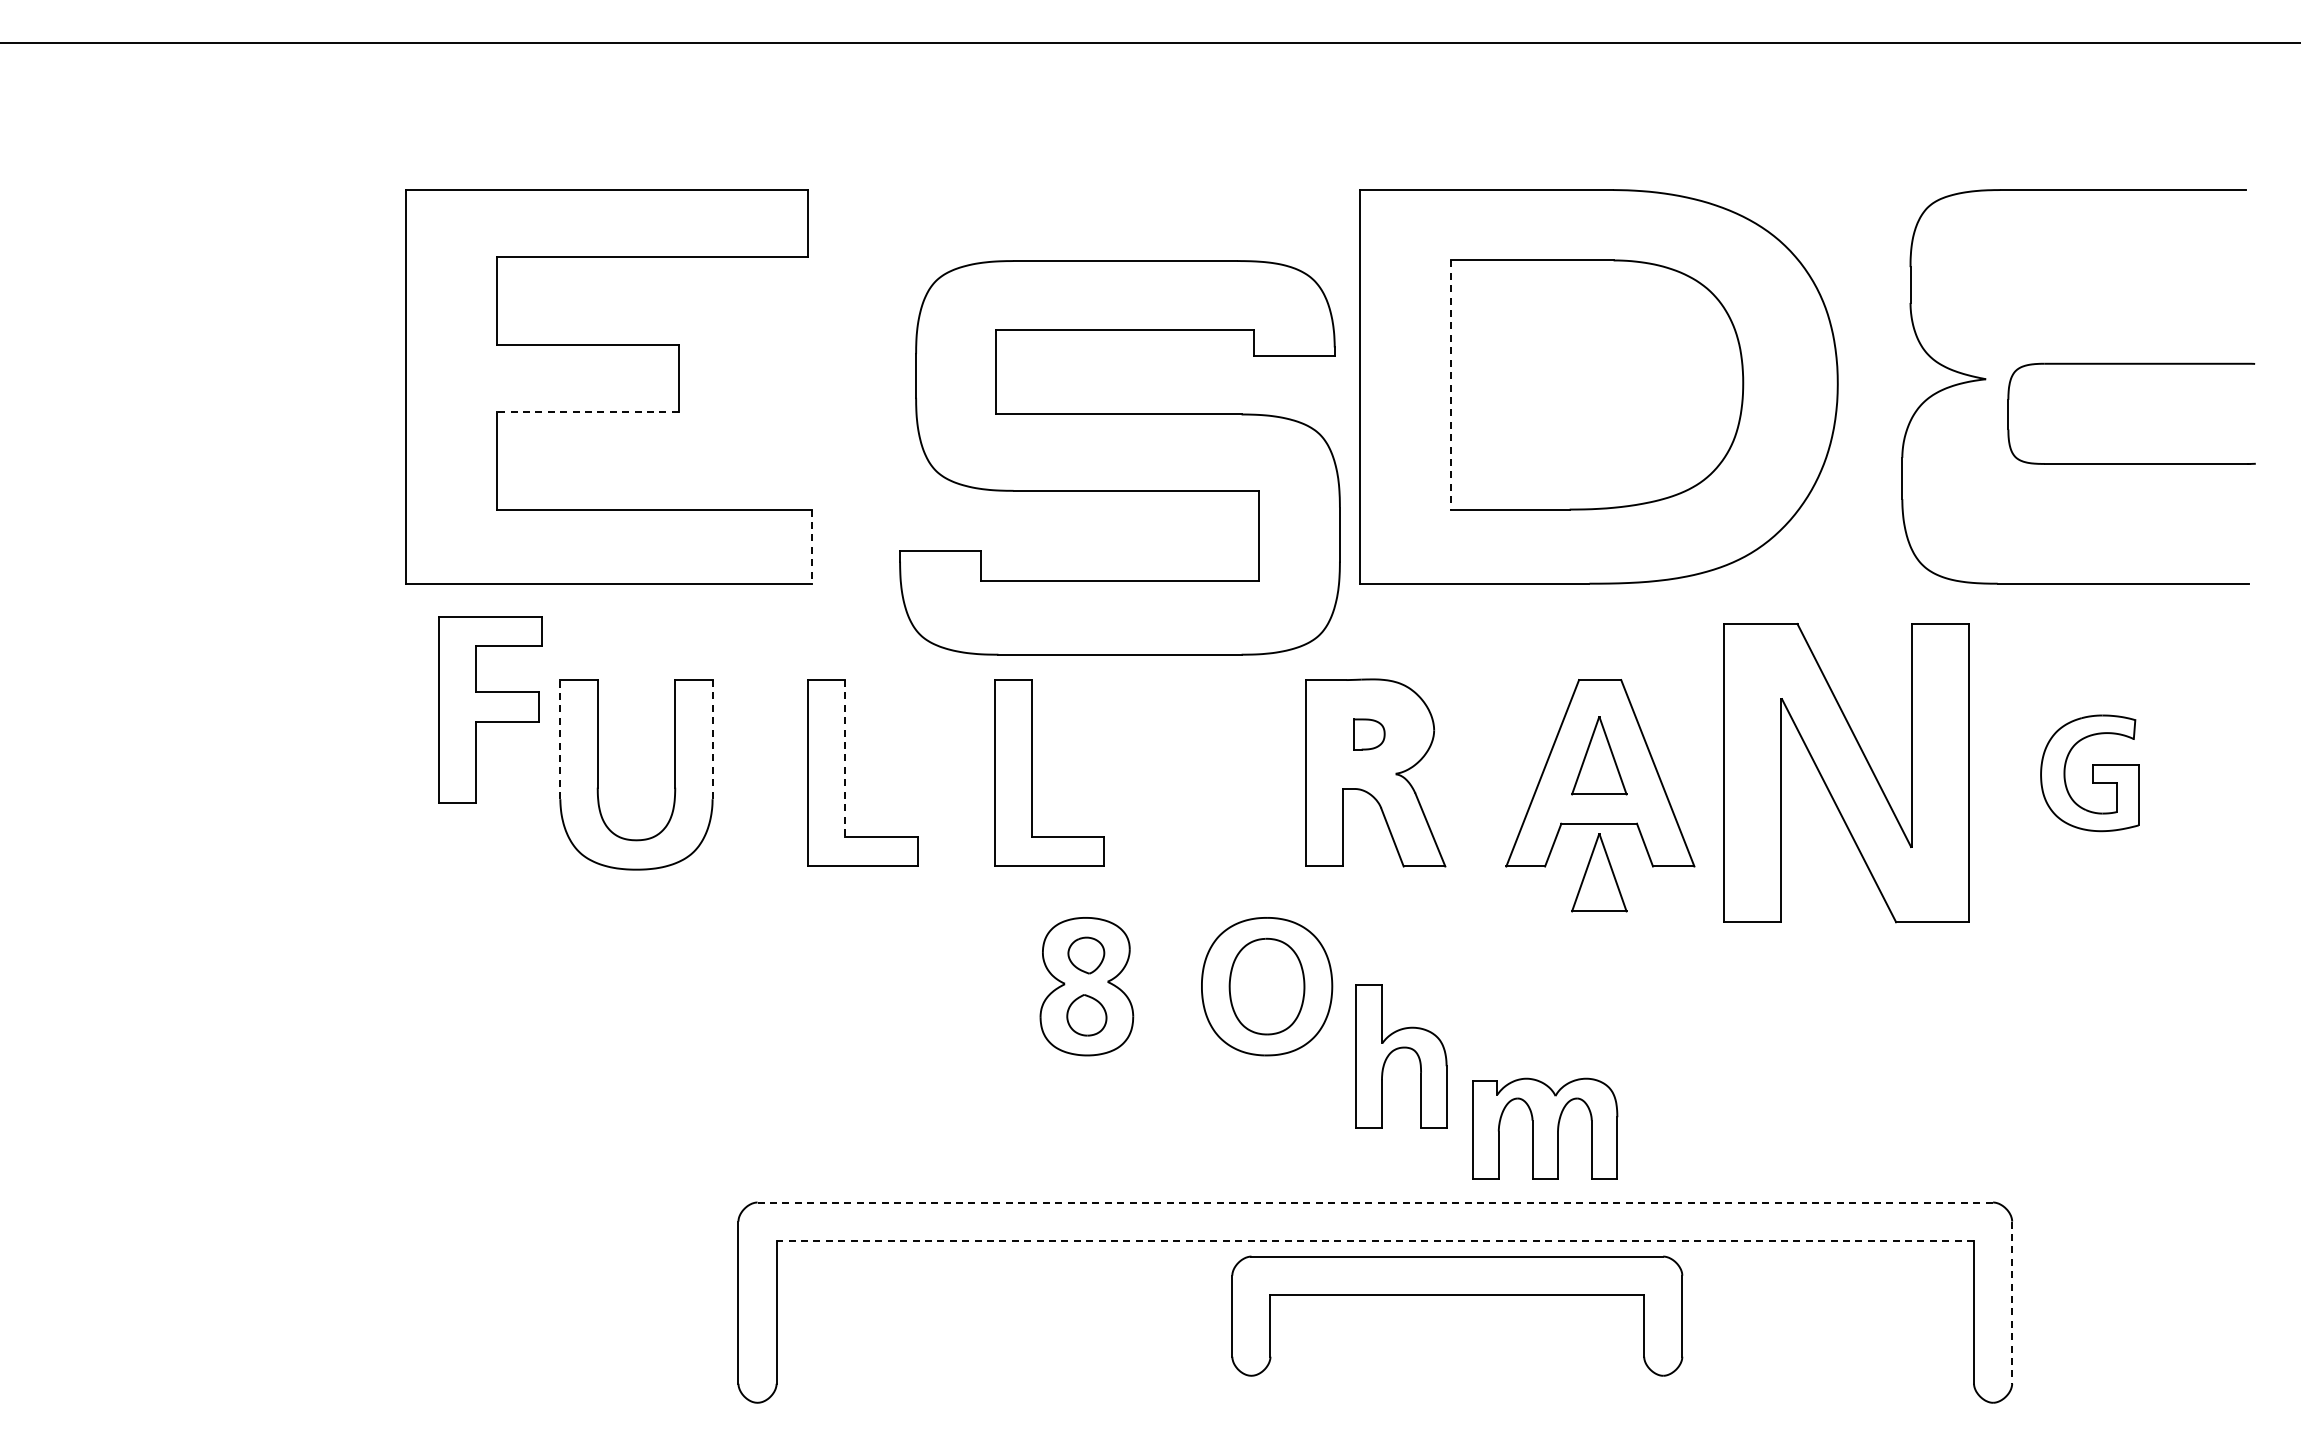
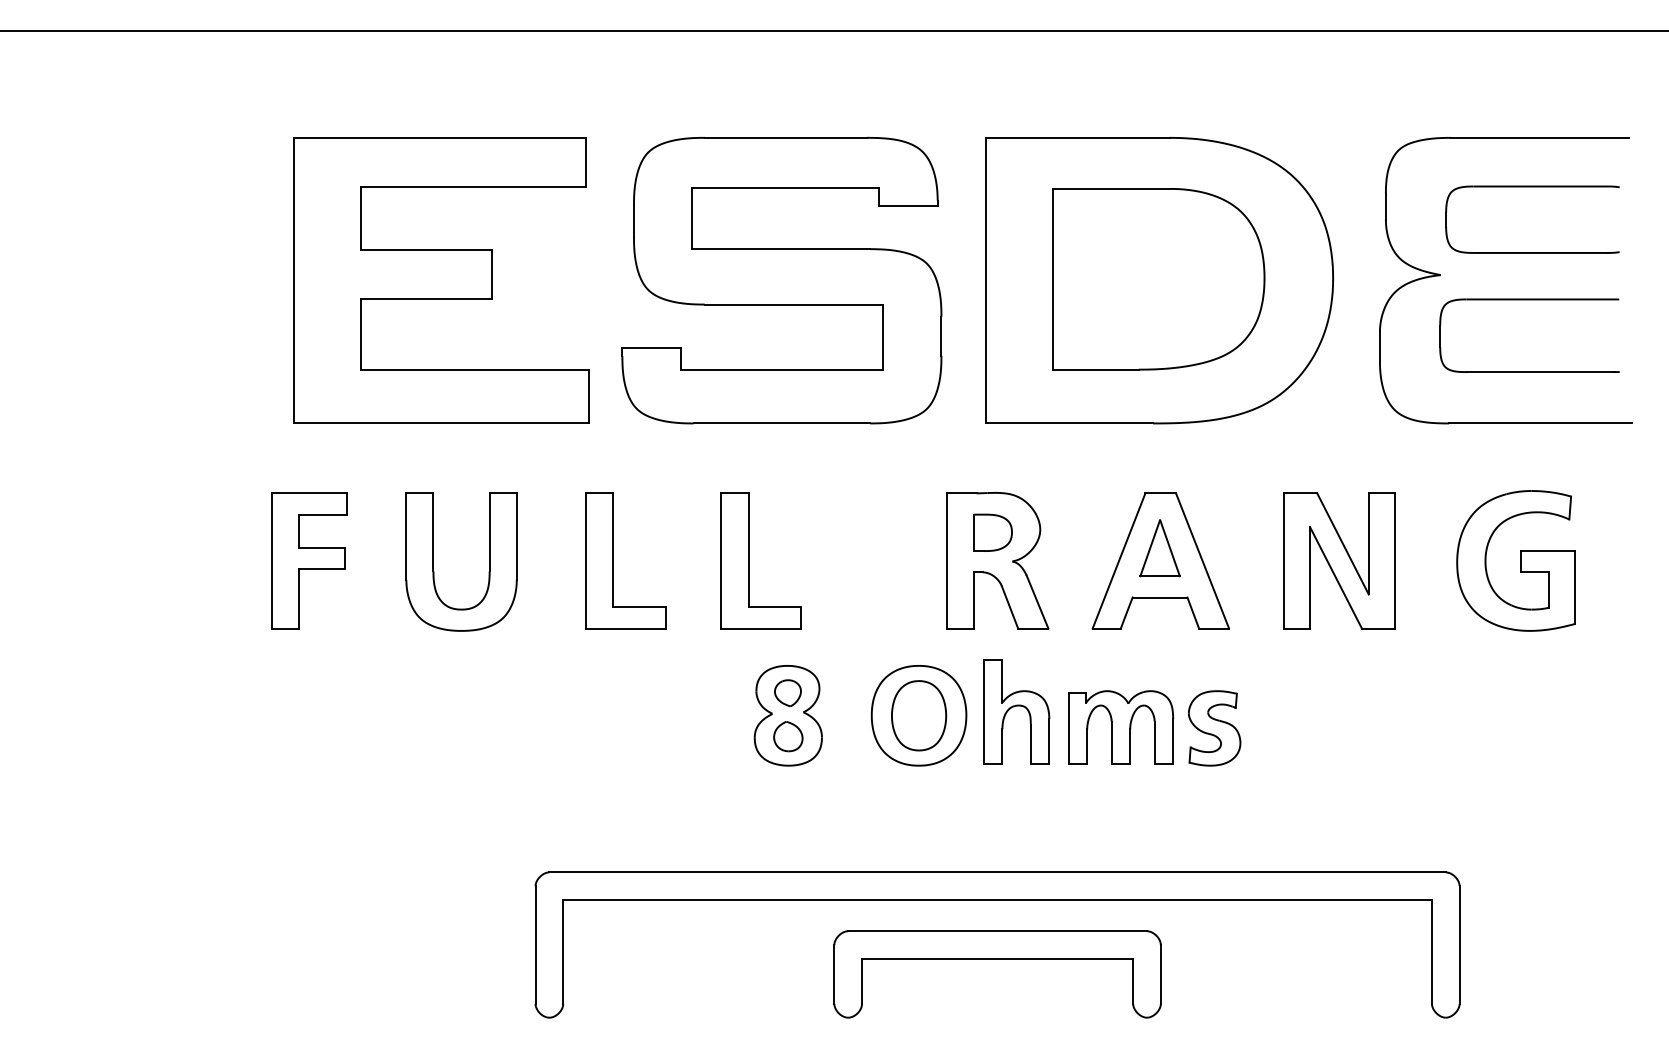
part: (2112, 257) -> (1532, 186), added
part: (2131, 364) -> (1529, 299), moved
line: (1451, 385) -> (1052, 279), dashed -> solid
line: (588, 412) -> (426, 299), dashed -> solid
part: (1119, 457) -> (781, 280), moved
line: (812, 547) -> (589, 397), dashed -> solid
part: (490, 709) -> (309, 560), moved
part: (1368, 734) -> (992, 532), size x1.67
line: (560, 739) -> (406, 536), dashed -> solid
line: (712, 739) -> (516, 536), dashed -> solid
line: (845, 758) -> (613, 550), dashed -> solid
part: (1846, 773) -> (1339, 561), size x0.62
part: (2089, 773) -> (1515, 561), size x1.67
part: (1599, 872) -> (1160, 632), removed
part: (1674, 1003) -> (1214, 728), added
part: (1398, 1049) -> (1014, 706), moved
part: (1545, 1128) -> (1121, 727), moved
line: (1375, 1202) -> (997, 872), dashed -> solid
line: (1375, 1240) -> (997, 899), dashed -> solid
part: (1457, 1295) -> (997, 959), moved
line: (2012, 1303) -> (1459, 945), dashed -> solid

